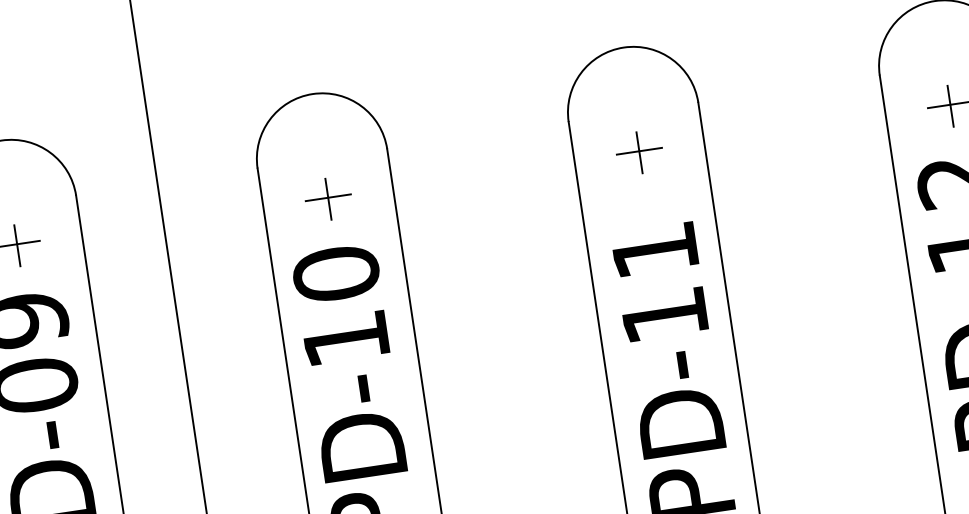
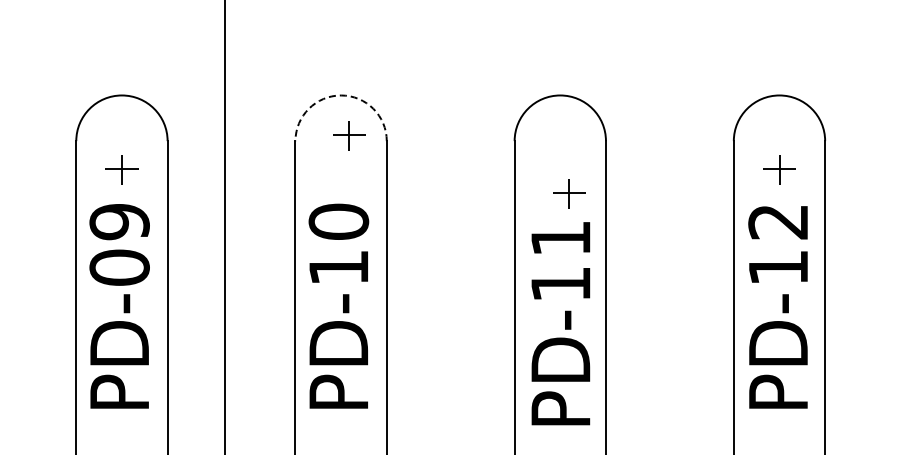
arc: (313, 94) -> (341, 95), solid -> dashed
part: (639, 152) -> (569, 193), moved
part: (328, 199) -> (349, 135), moved

